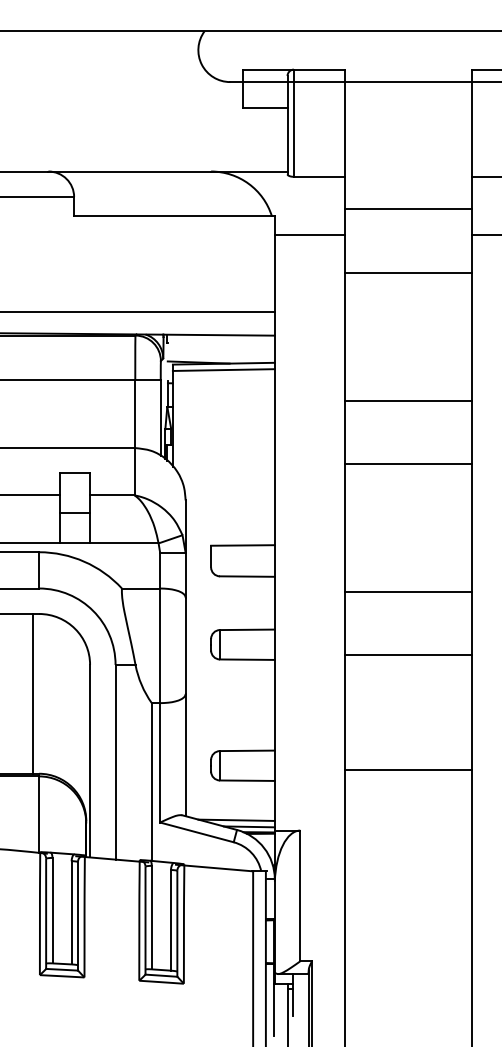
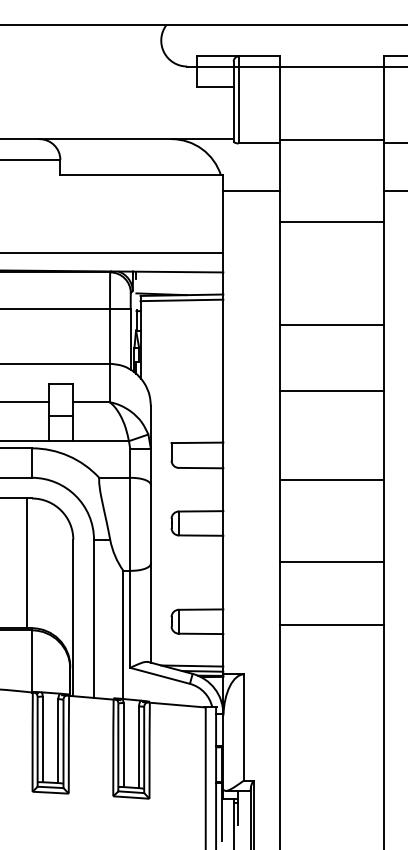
line: (408, 209) -> (331, 139), moved
line: (408, 464) -> (331, 391), moved
line: (408, 655) -> (331, 562), moved

